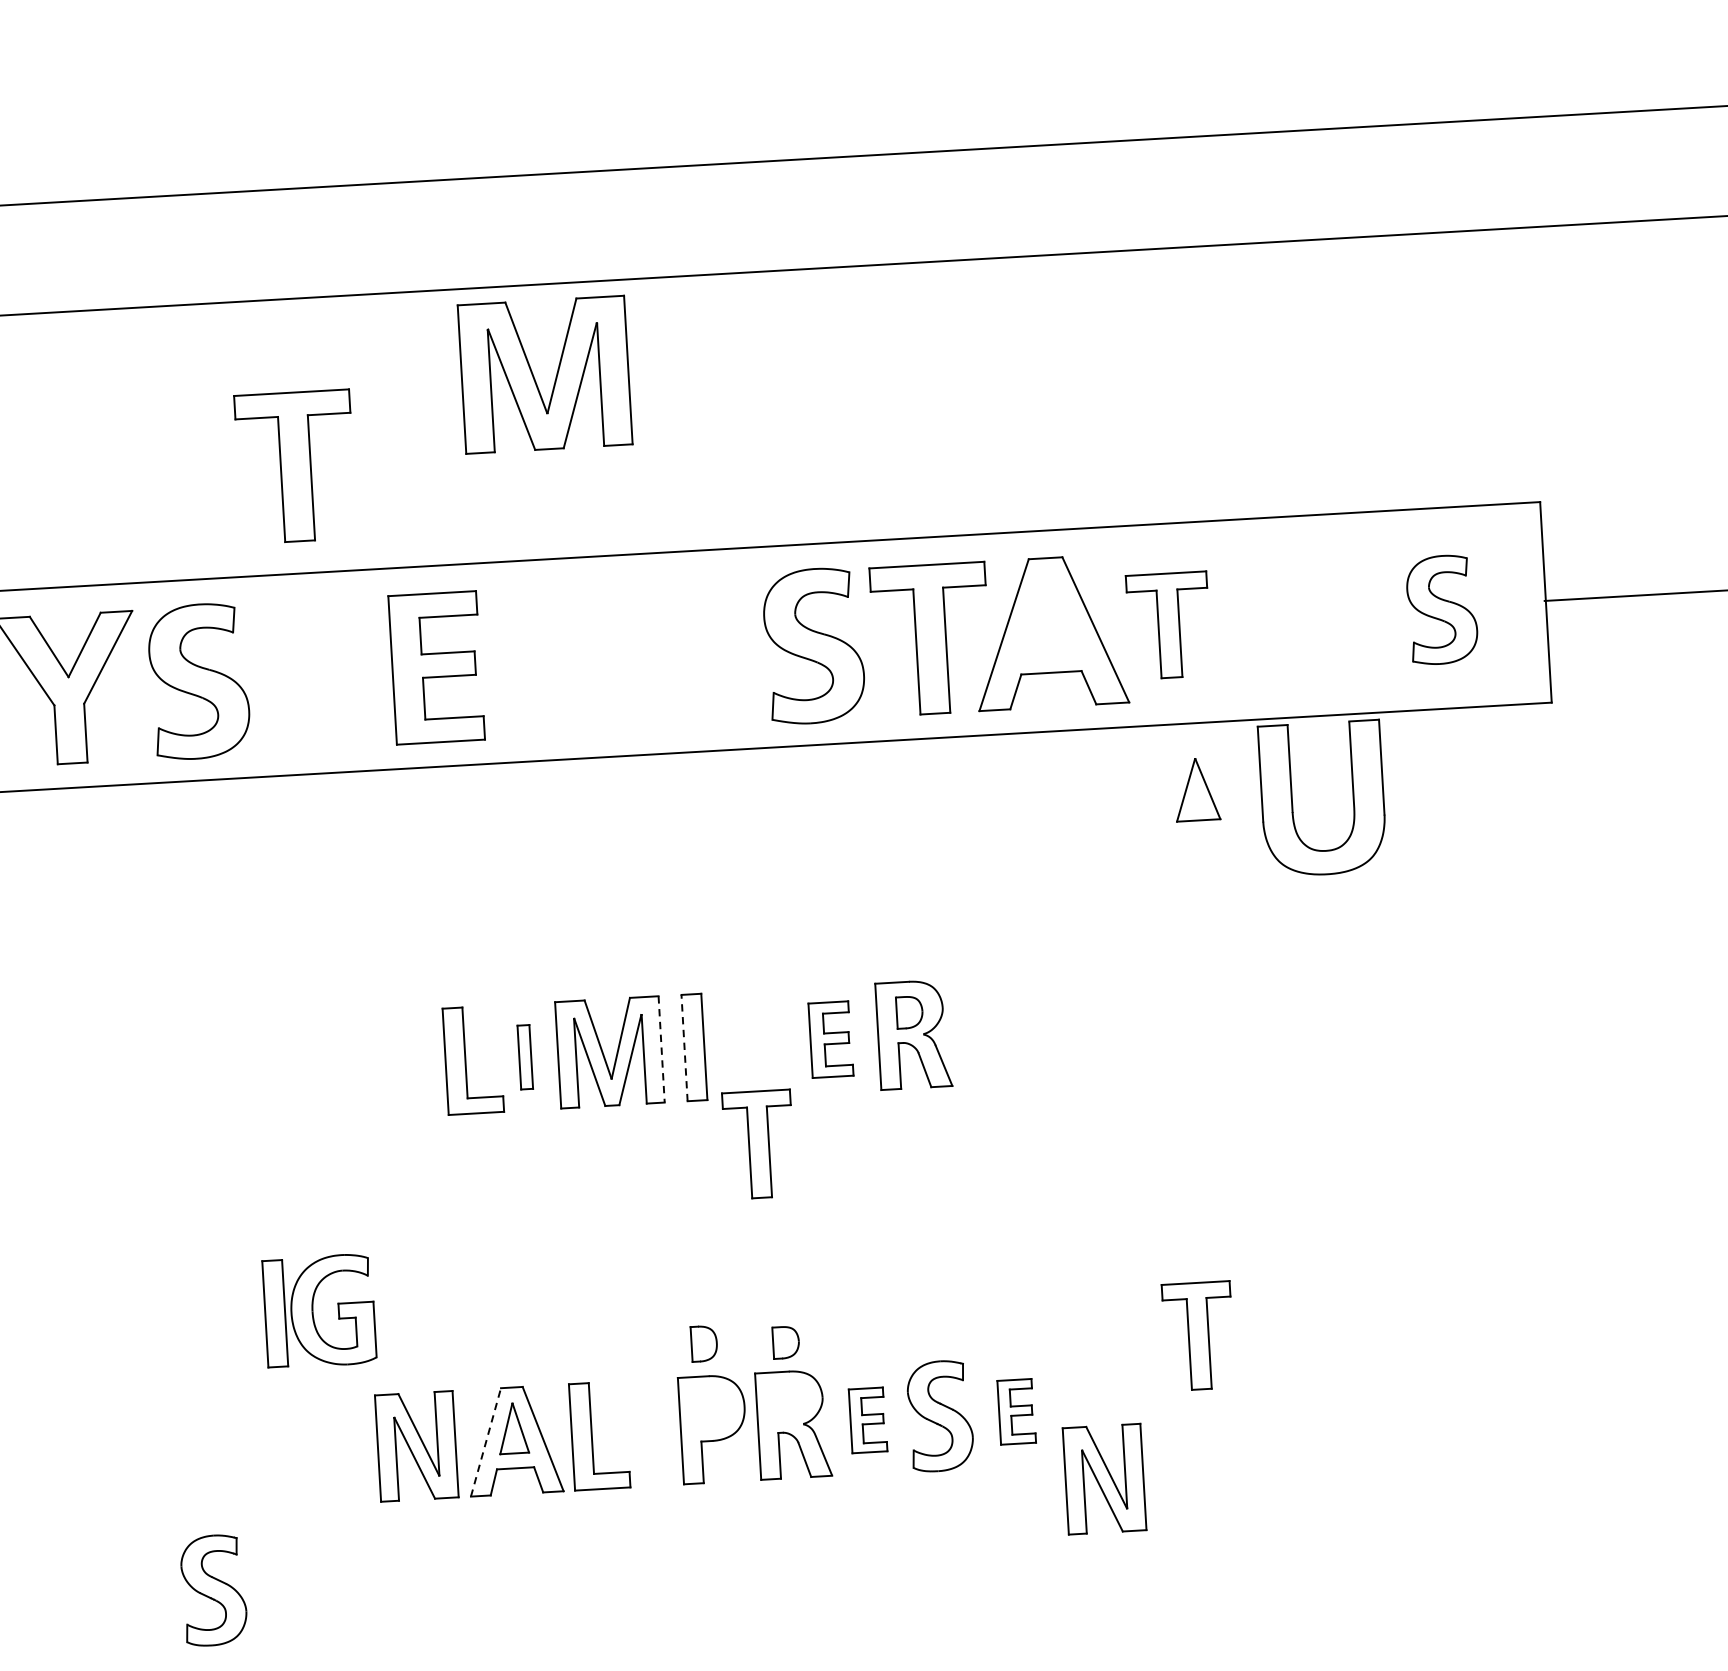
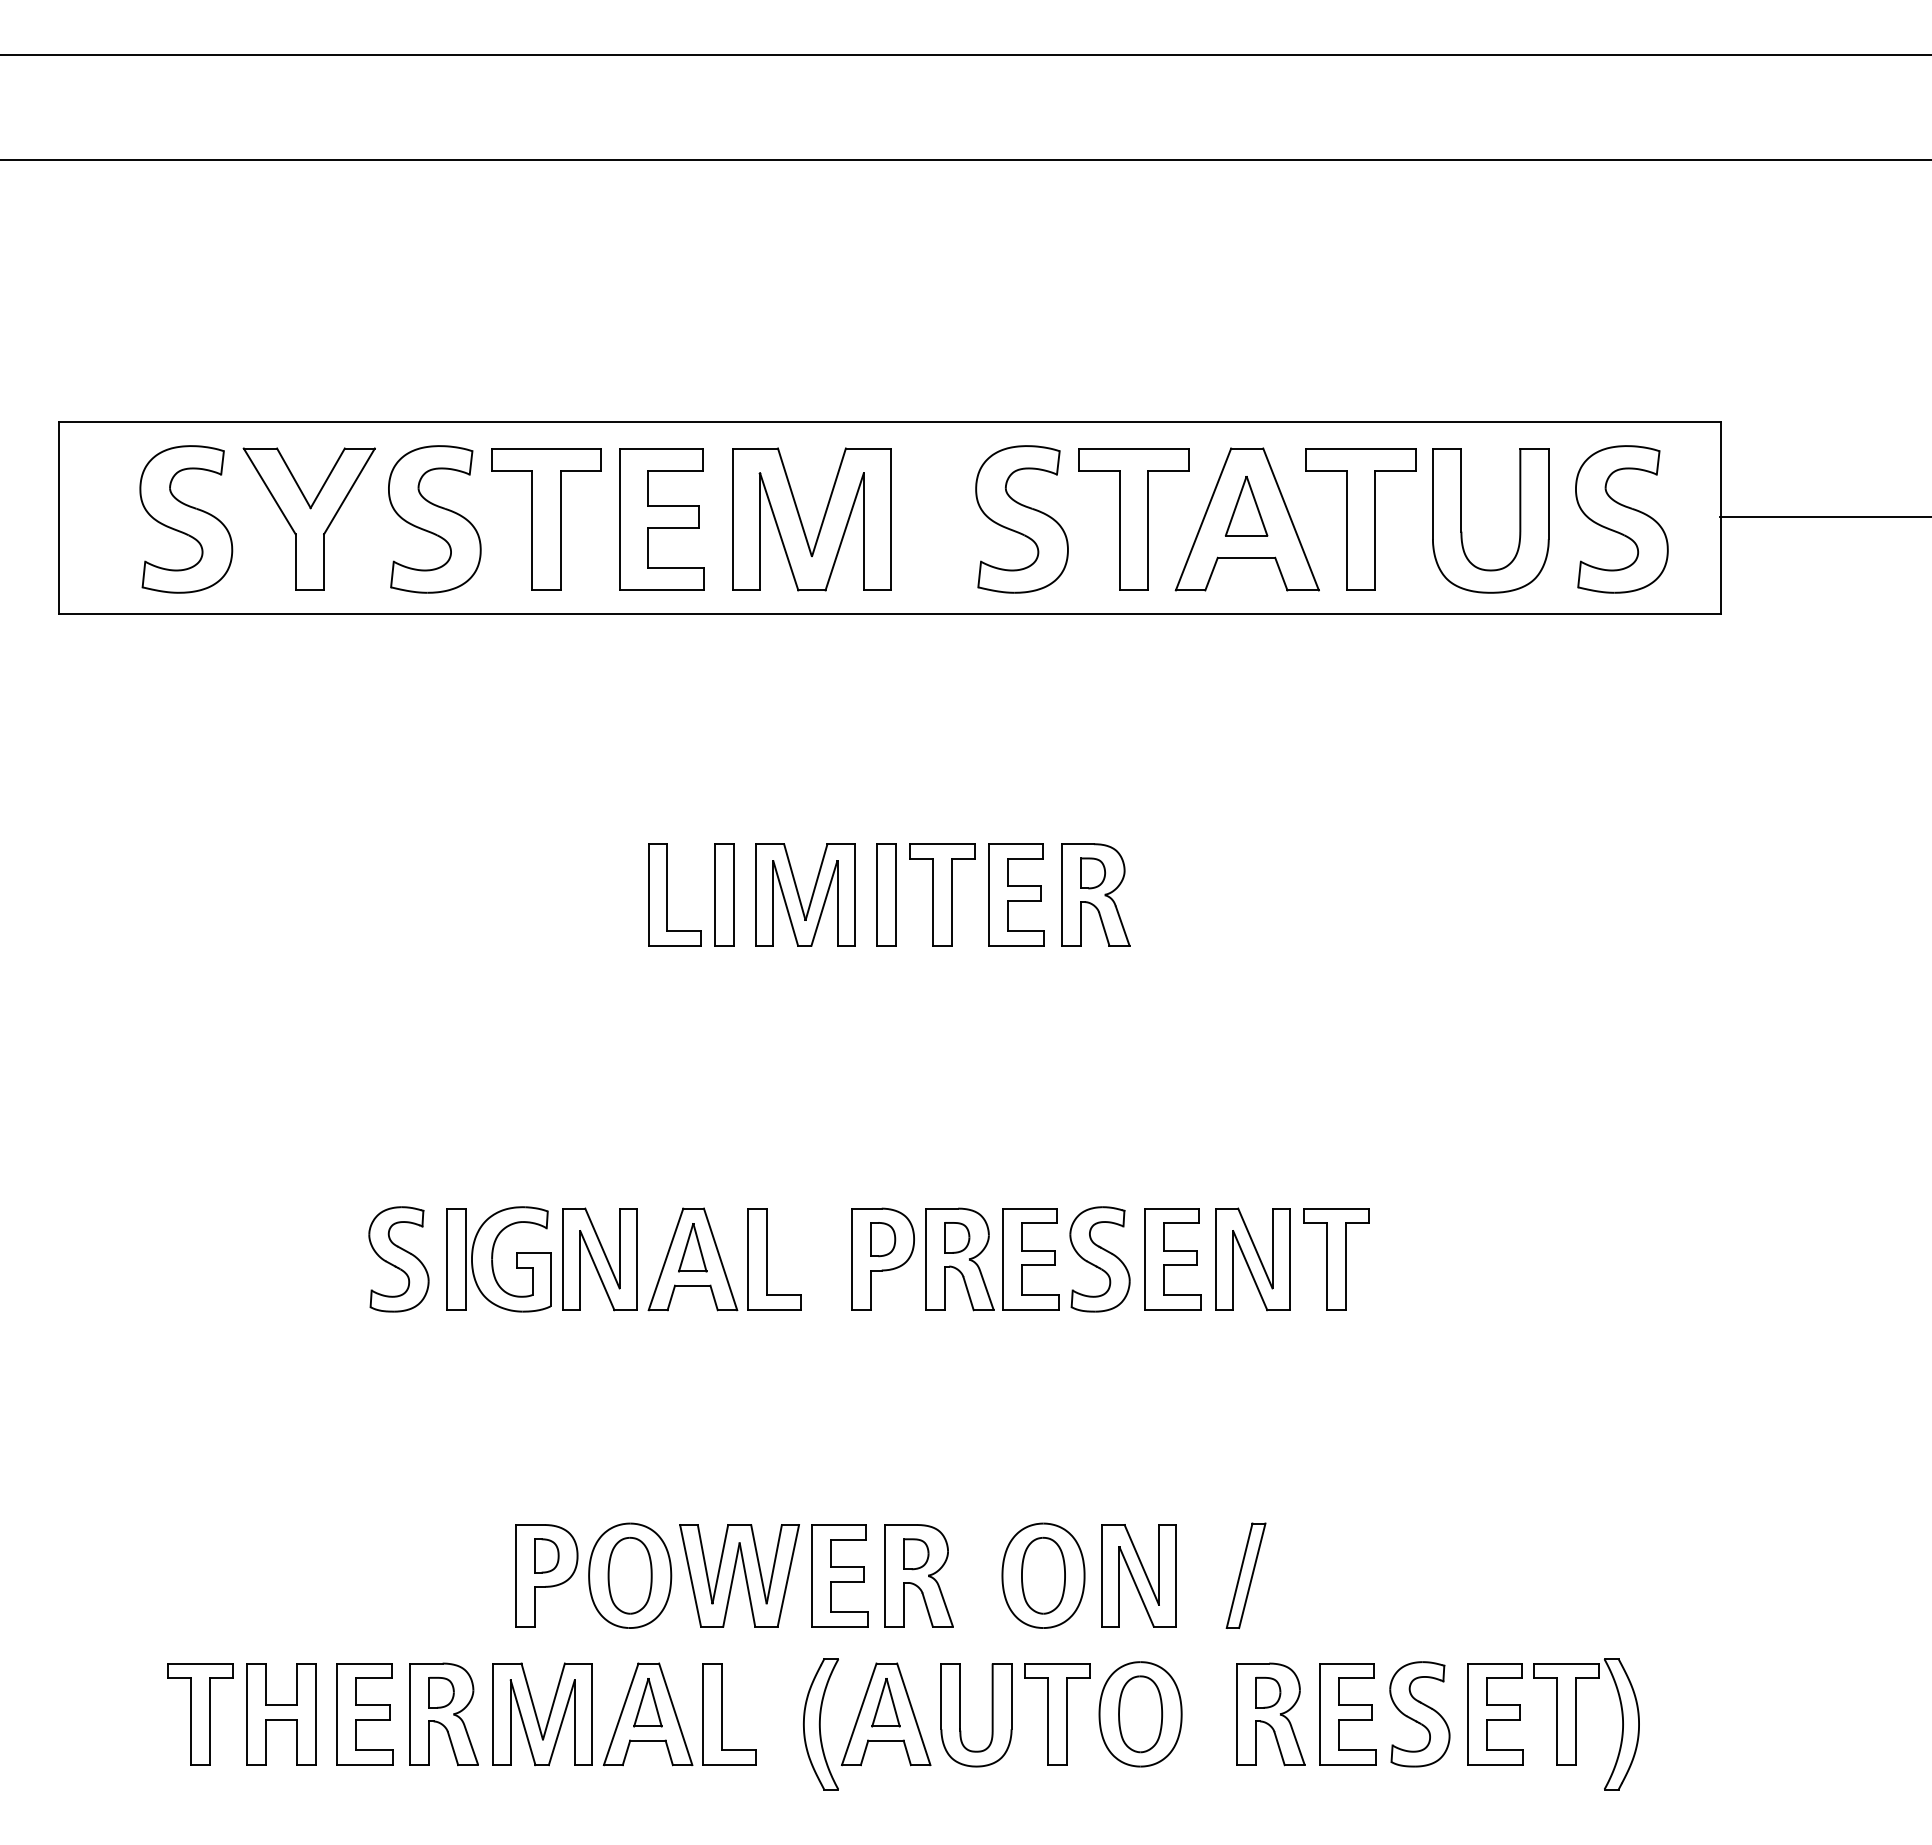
part: (535, 378) -> (802, 522), moved
part: (295, 466) -> (546, 519), moved
part: (1441, 609) -> (1621, 519), size x1.43
part: (1168, 625) -> (1360, 519), size x1.43
part: (1196, 790) -> (1246, 506), moved
part: (1292, 800) -> (1461, 520), moved
part: (830, 1039) -> (1016, 894), size x1.43
line: (684, 1047) -> (876, 894), dashed -> solid
line: (661, 1048) -> (854, 894), dashed -> solid
part: (525, 1056) -> (724, 894), size x1.67
part: (759, 1144) -> (942, 894), moved
part: (319, 1311) -> (498, 1259), moved
part: (1198, 1336) -> (1336, 1259), moved
part: (786, 1342) -> (957, 1237), moved
part: (704, 1343) -> (883, 1239), moved
part: (1016, 1411) -> (1172, 1259), size x1.67
part: (867, 1420) -> (1030, 1259), size x1.67
line: (486, 1442) -> (666, 1259), dashed -> solid
part: (1104, 1479) -> (1252, 1259), moved
part: (213, 1590) -> (398, 1259), moved

